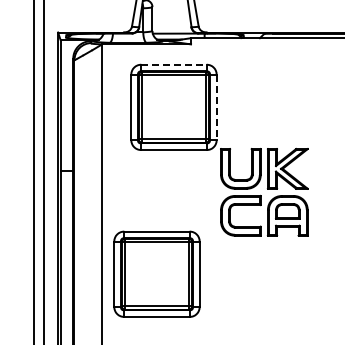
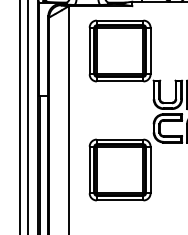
line: (173, 64) -> (119, 20), dashed -> solid
line: (216, 107) -> (150, 51), dashed -> solid
part: (156, 273) -> (119, 169), moved

